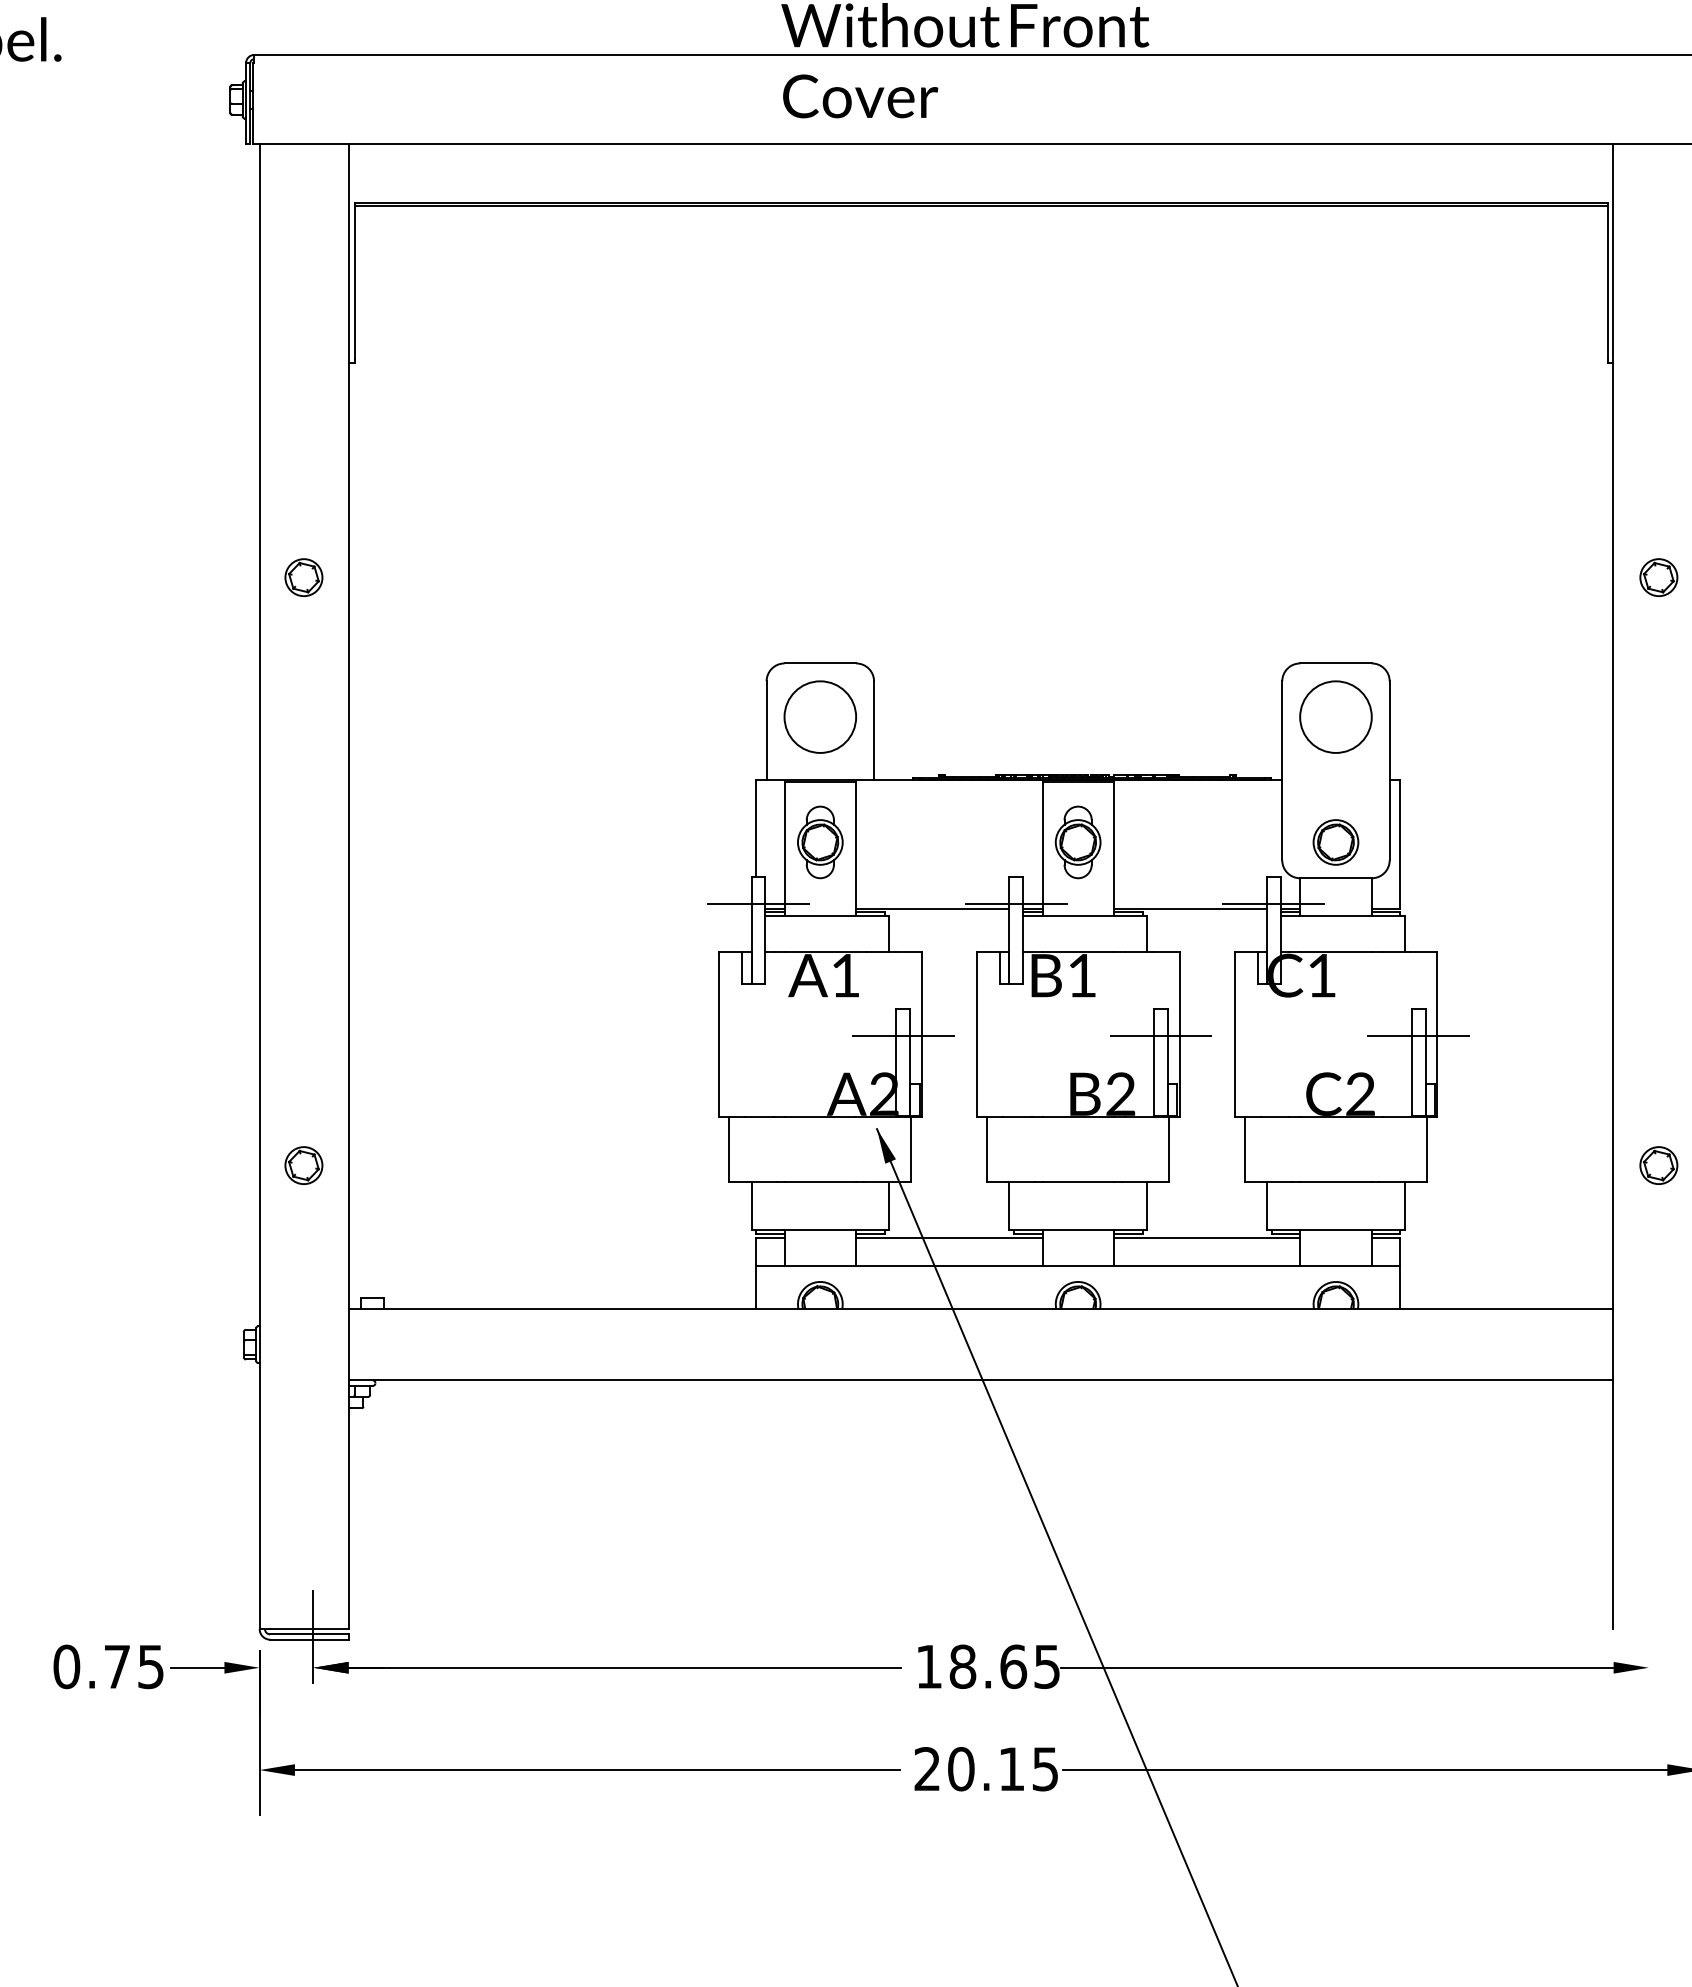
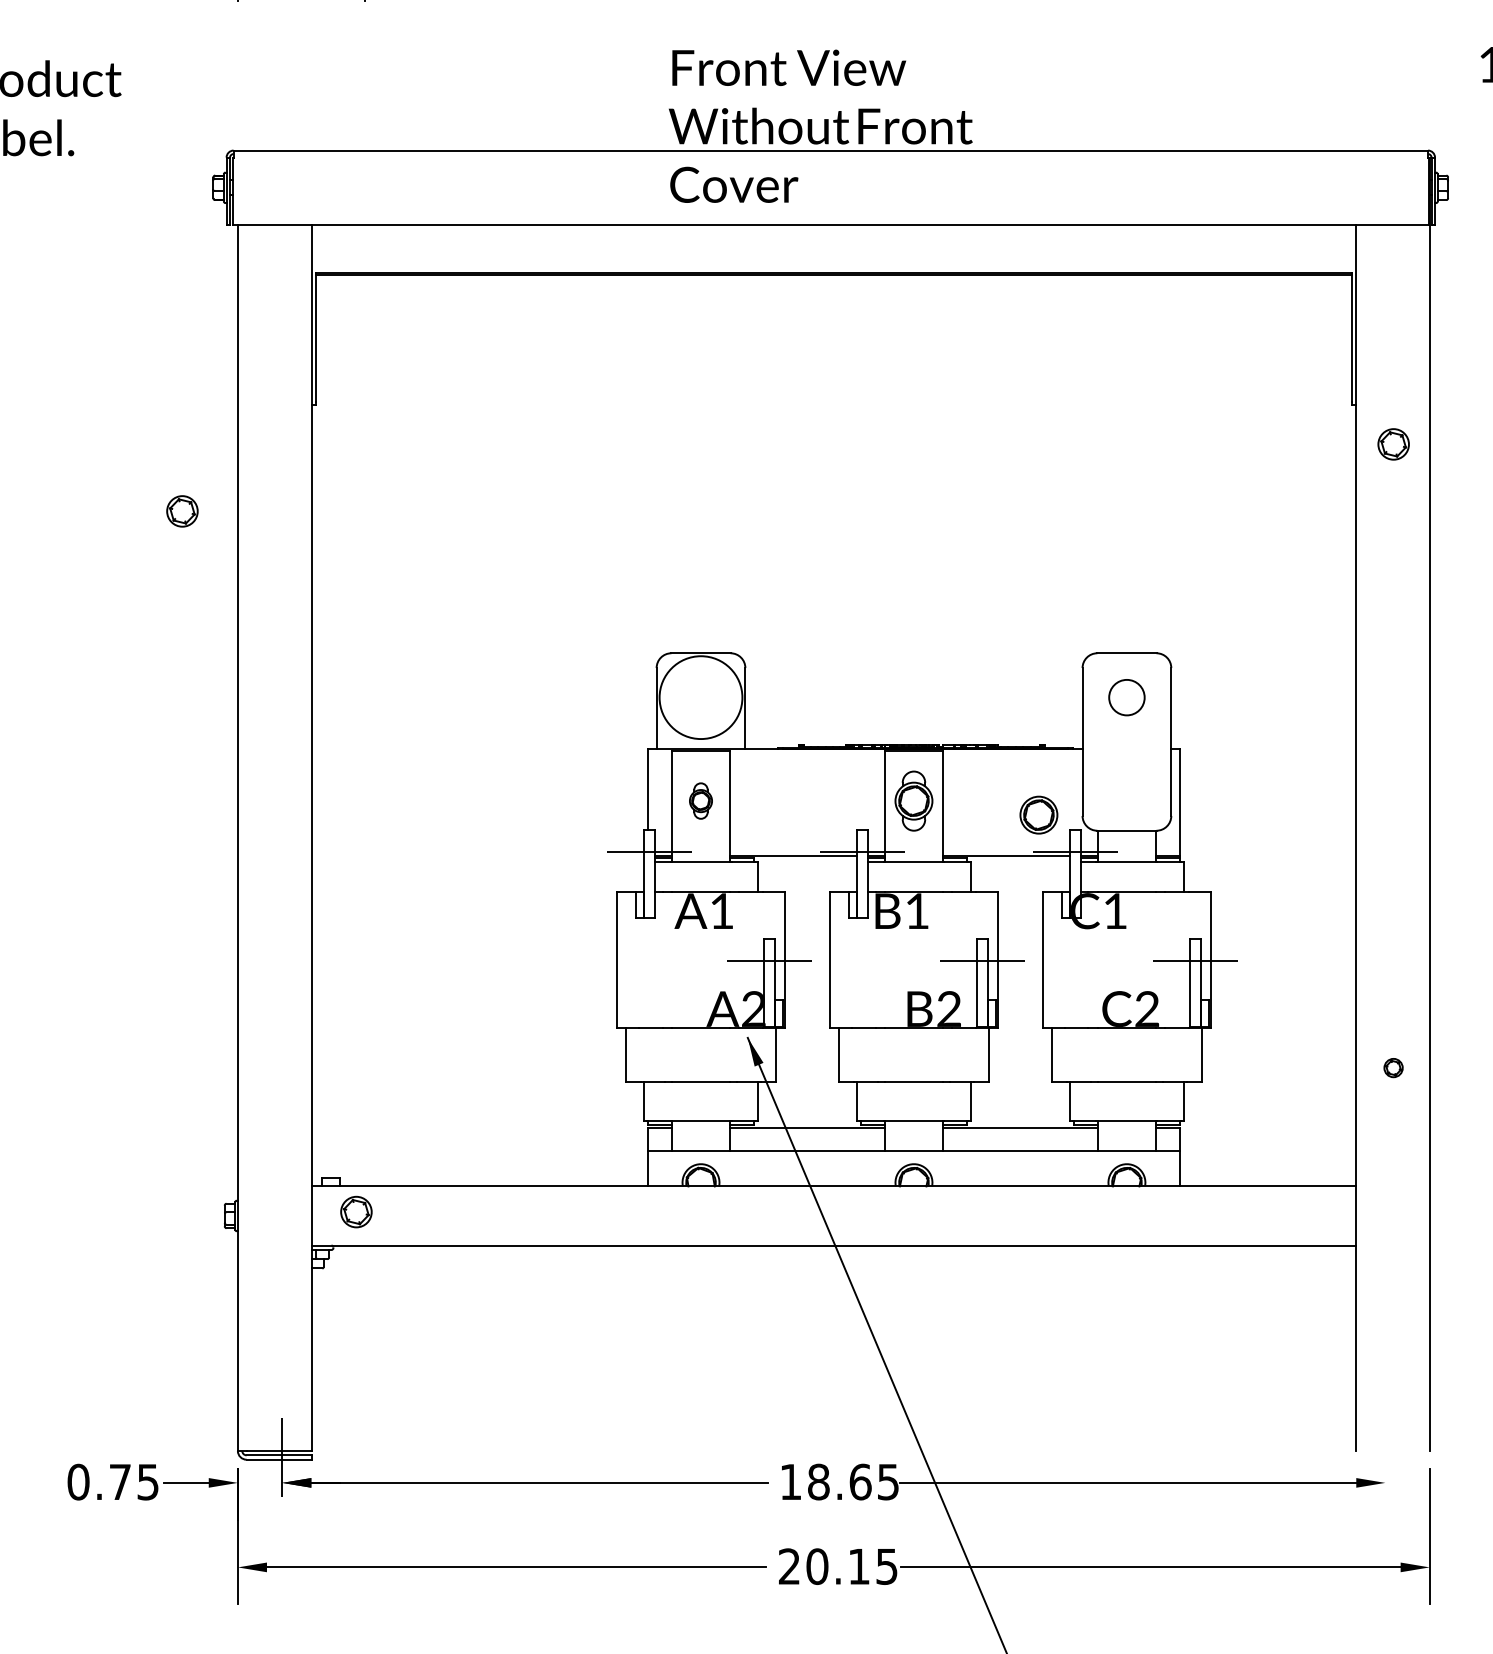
part: (304, 577) -> (182, 511), moved
part: (1658, 577) -> (1393, 444), moved
circle: (819, 716) -> (700, 697), size x1.4
circle: (1335, 716) -> (1126, 697), size x0.6
part: (819, 841) -> (700, 800), size x0.6
part: (1335, 841) -> (1038, 814), moved
part: (304, 1164) -> (356, 1211), moved
part: (1658, 1164) -> (1393, 1067), size x0.6

